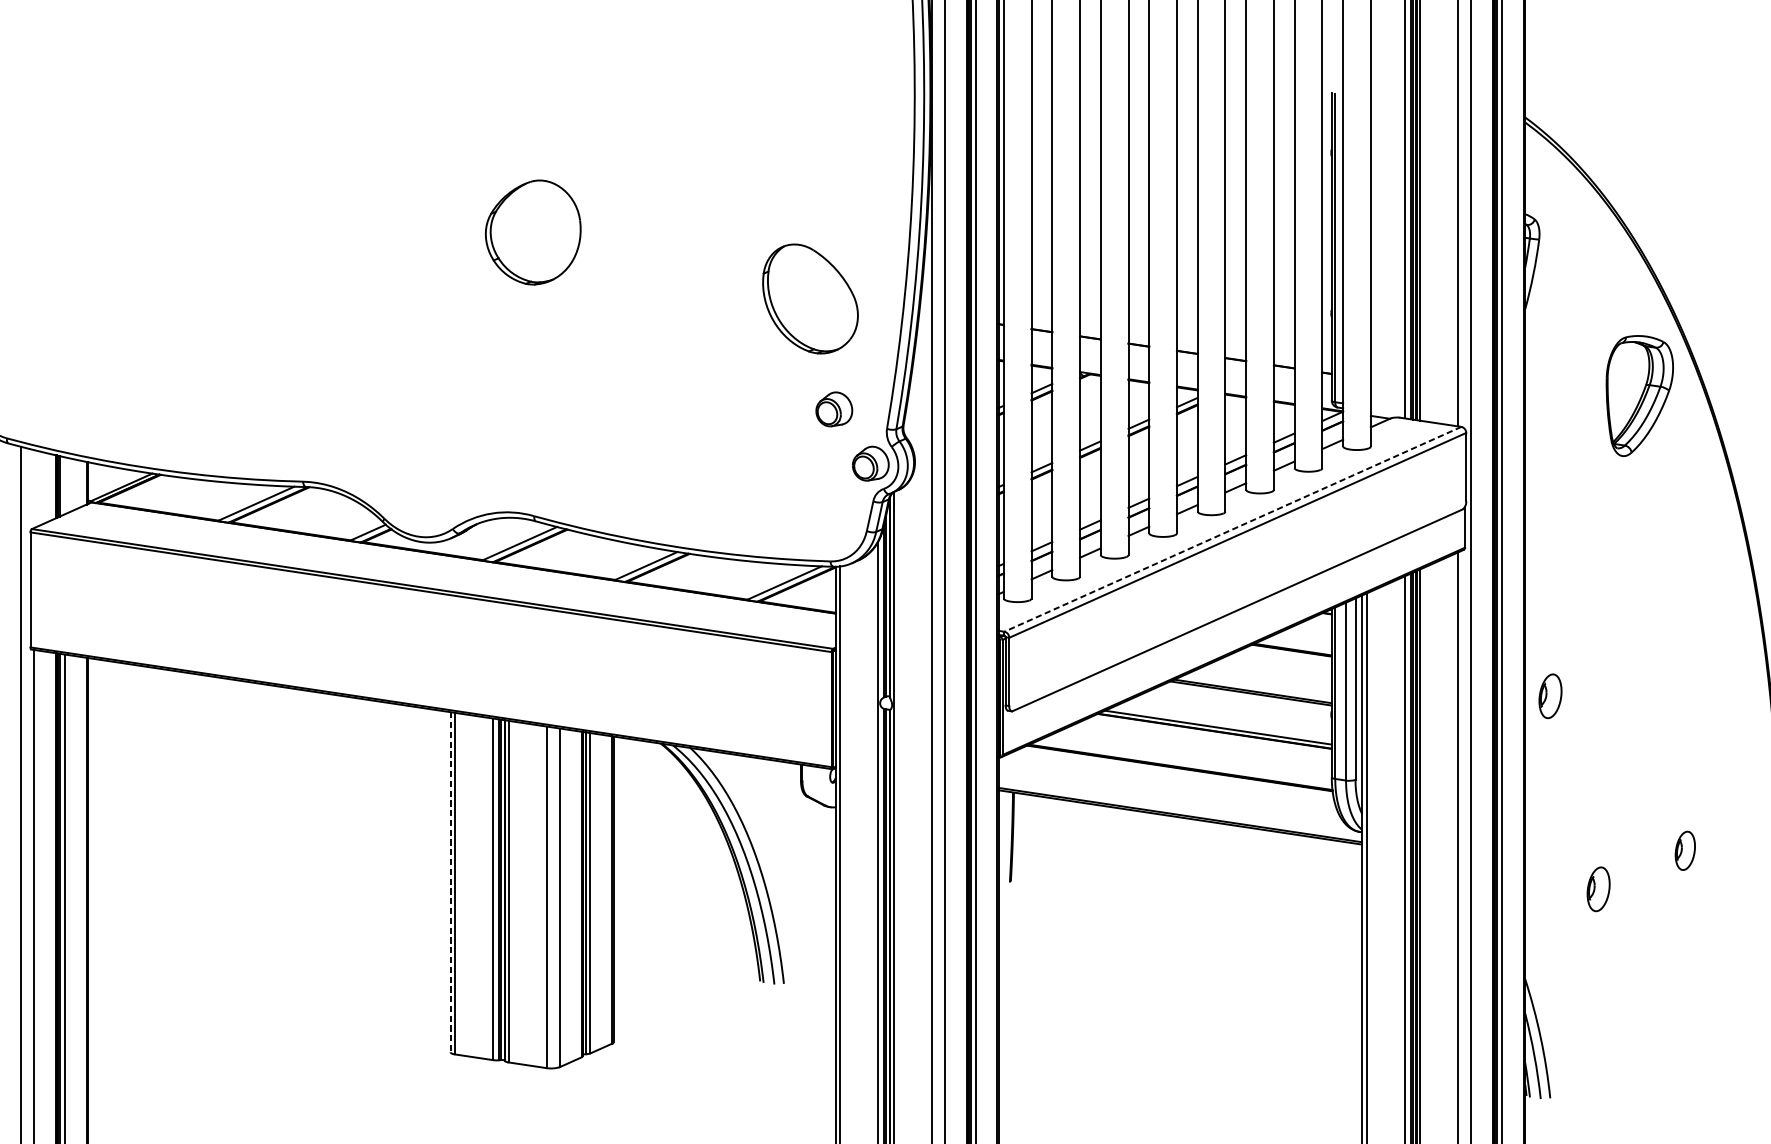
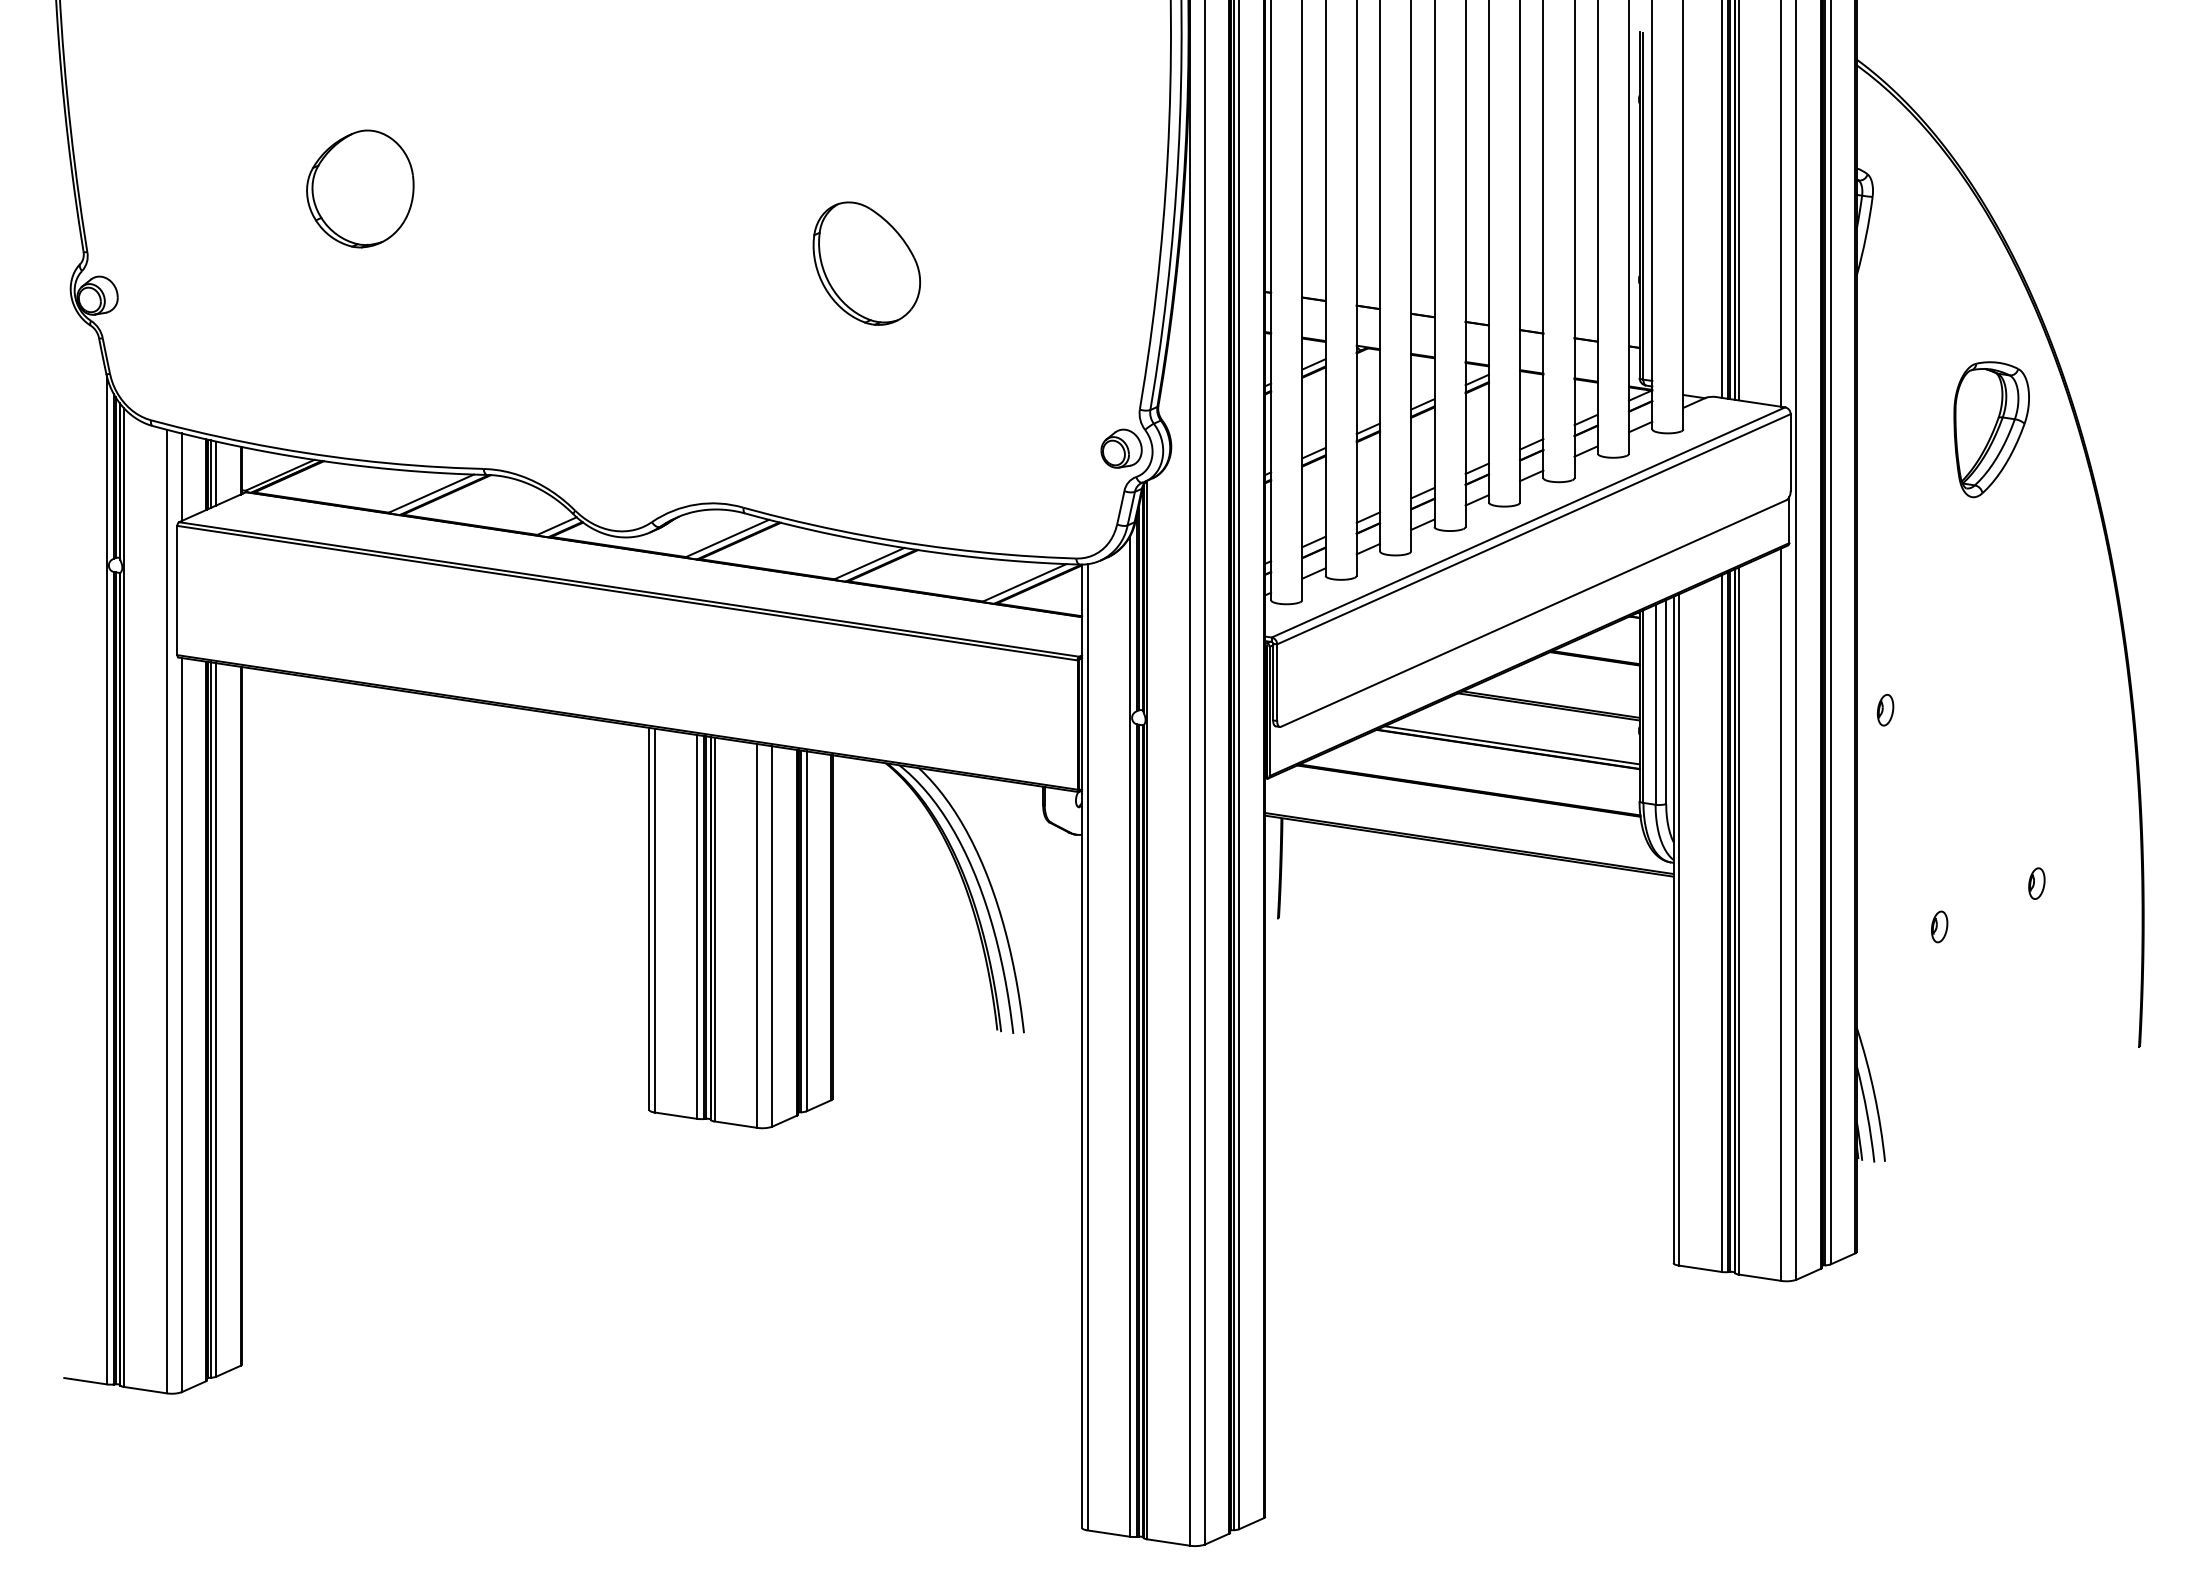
part: (533, 232) -> (360, 188), moved
part: (810, 298) -> (866, 263), moved
part: (1639, 395) -> (1991, 429), moved
part: (834, 409) -> (1080, 387), removed
line: (65, 485) -> (216, 473), added
line: (34, 489) -> (181, 477), added
line: (1232, 529) -> (1528, 522), dashed -> solid
part: (1550, 696) -> (1885, 710), size x0.62
part: (1685, 850) -> (2036, 883), size x0.71
line: (450, 882) -> (649, 919), dashed -> solid
part: (1598, 888) -> (1939, 926), size x0.62

